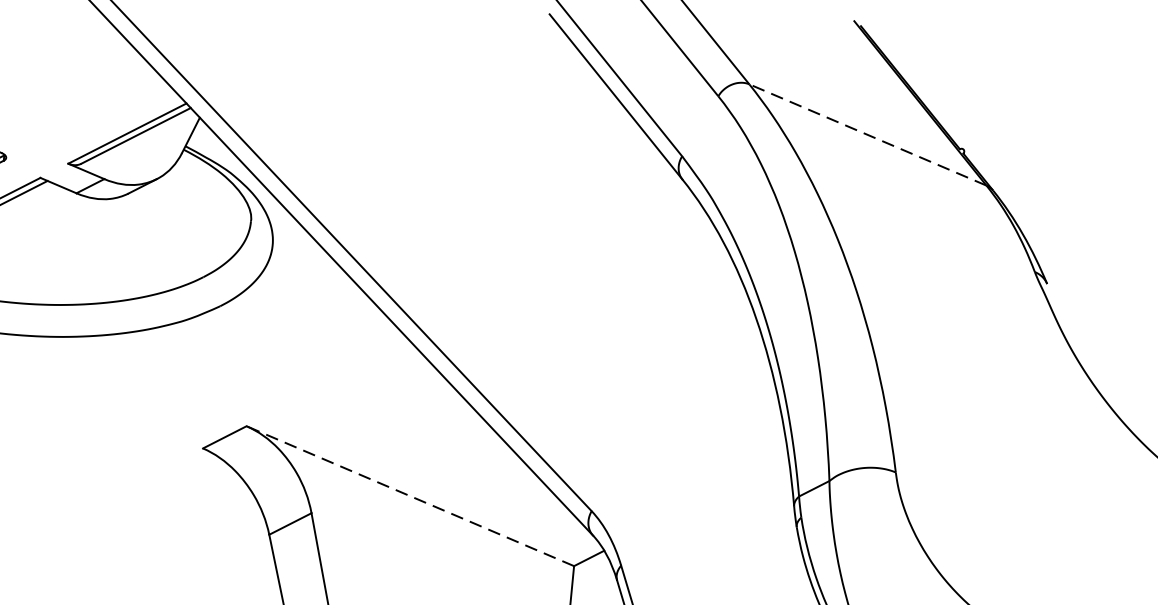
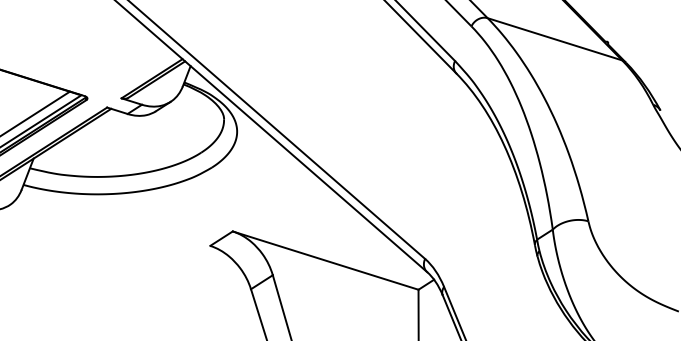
line: (867, 135) -> (554, 39), dashed -> solid
line: (410, 495) -> (325, 260), dashed -> solid

